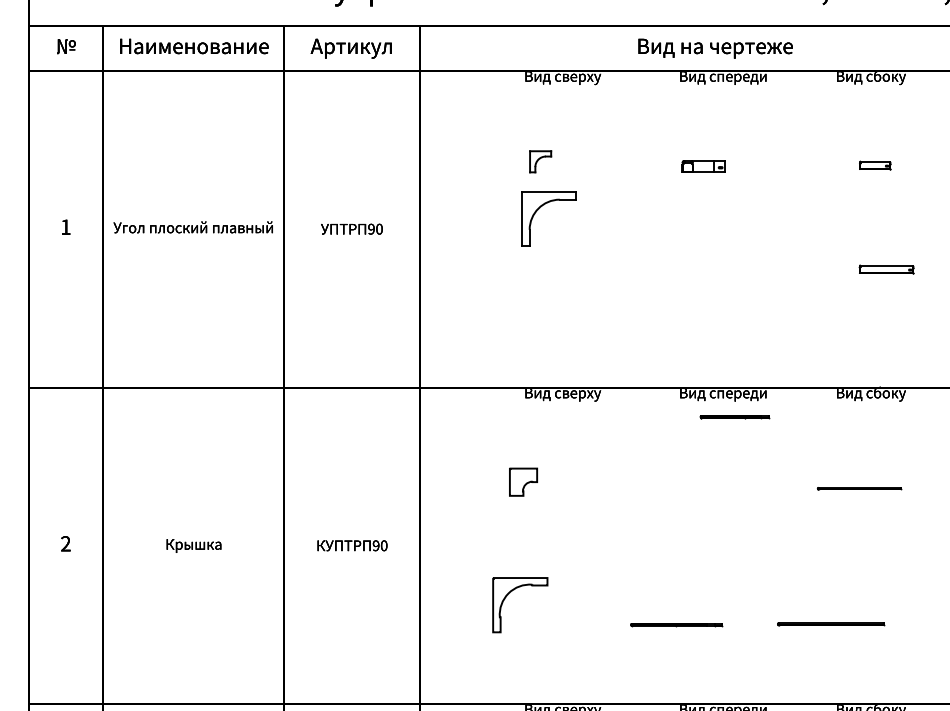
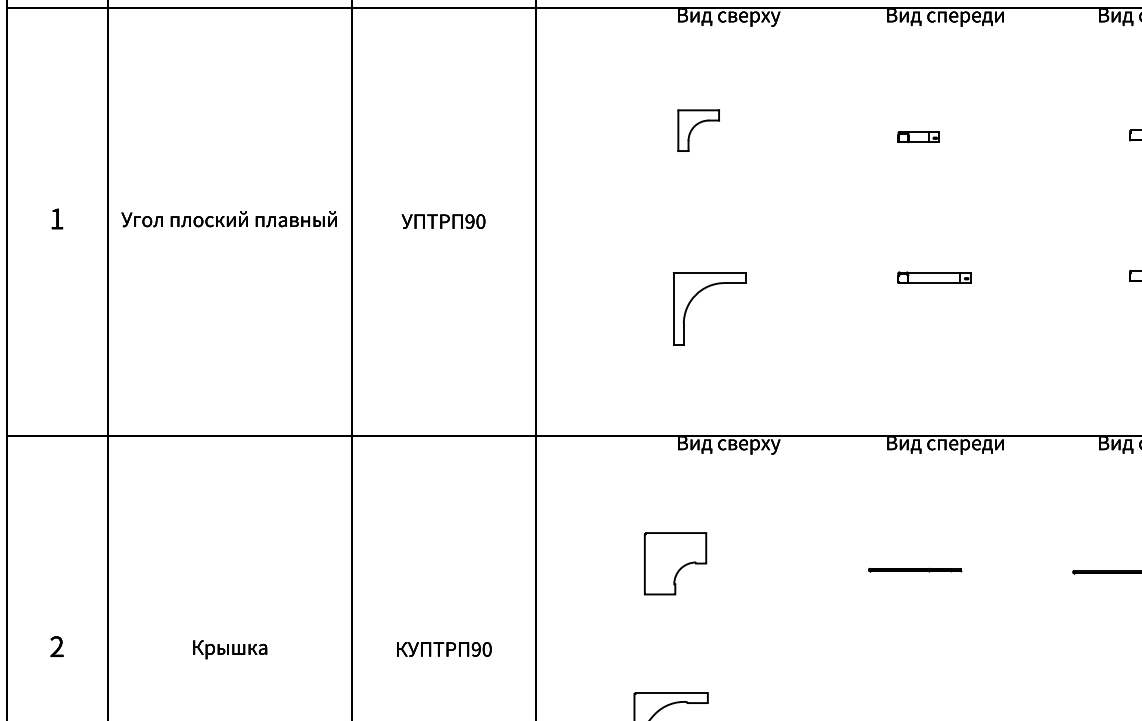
part: (540, 161) -> (698, 130), size x1.43
part: (703, 166) -> (918, 136), size x0.71
part: (539, 209) -> (697, 296), moved
part: (714, 270) -> (933, 277), added
line: (734, 417) -> (914, 570), moved
part: (523, 481) -> (675, 562), size x1.67

